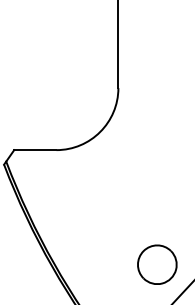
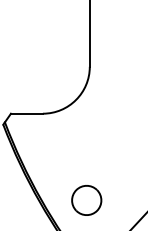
part: (157, 264) -> (86, 200), moved

